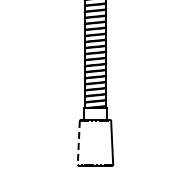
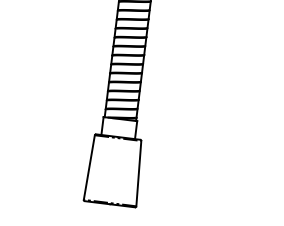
line: (78, 142) -> (88, 167), dashed -> solid

